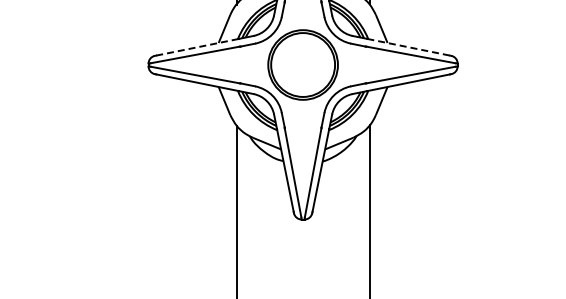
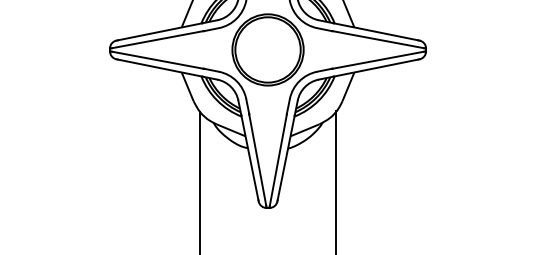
line: (198, 47) -> (161, 32), dashed -> solid
line: (409, 47) -> (376, 32), dashed -> solid

